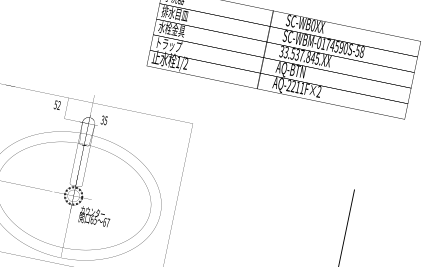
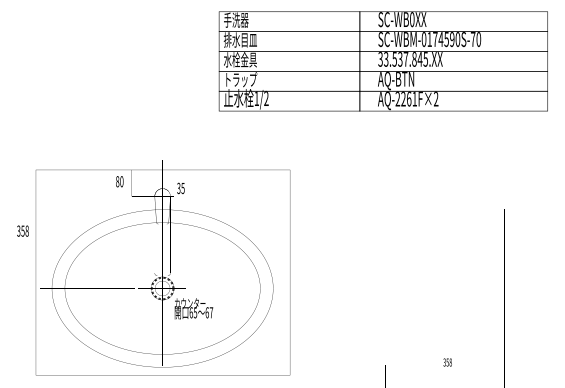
text: (359, 51) -> (475, 39), SC-WBM-0174590S-58 -> SC-WBM-0174590S-70
text: (298, 87) -> (409, 99), AQ-2211F×2 -> AQ-2261F×2
text: (57, 105) -> (119, 181), 52 -> 80

